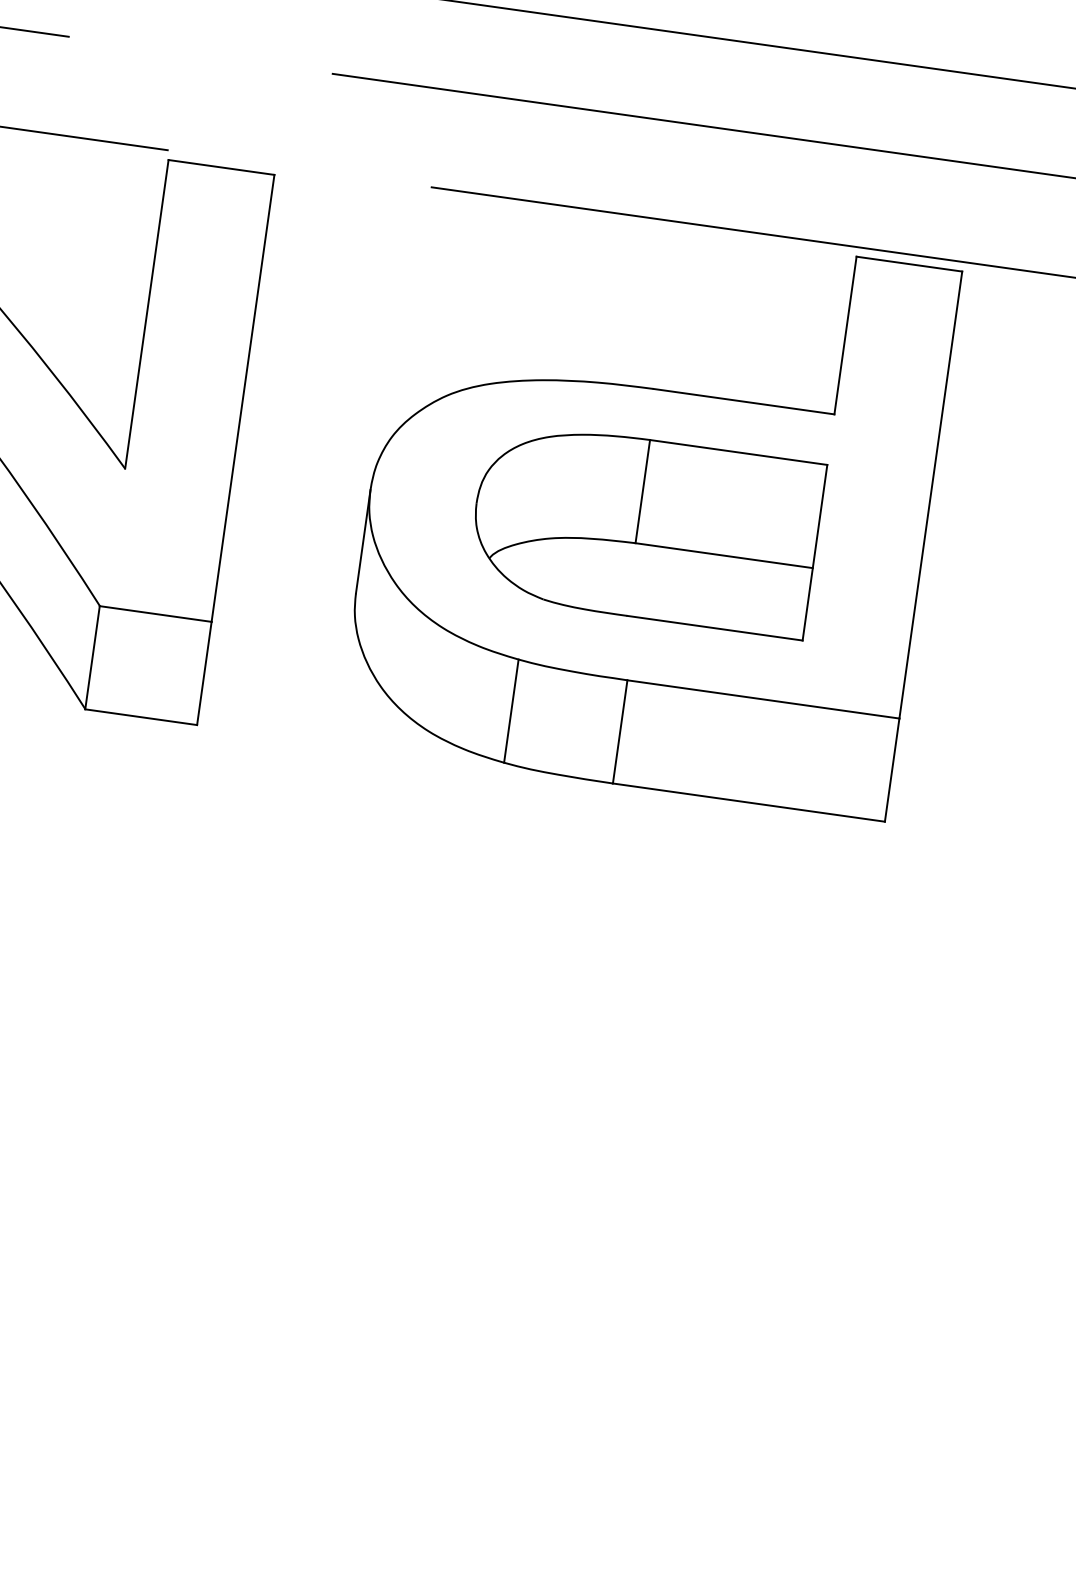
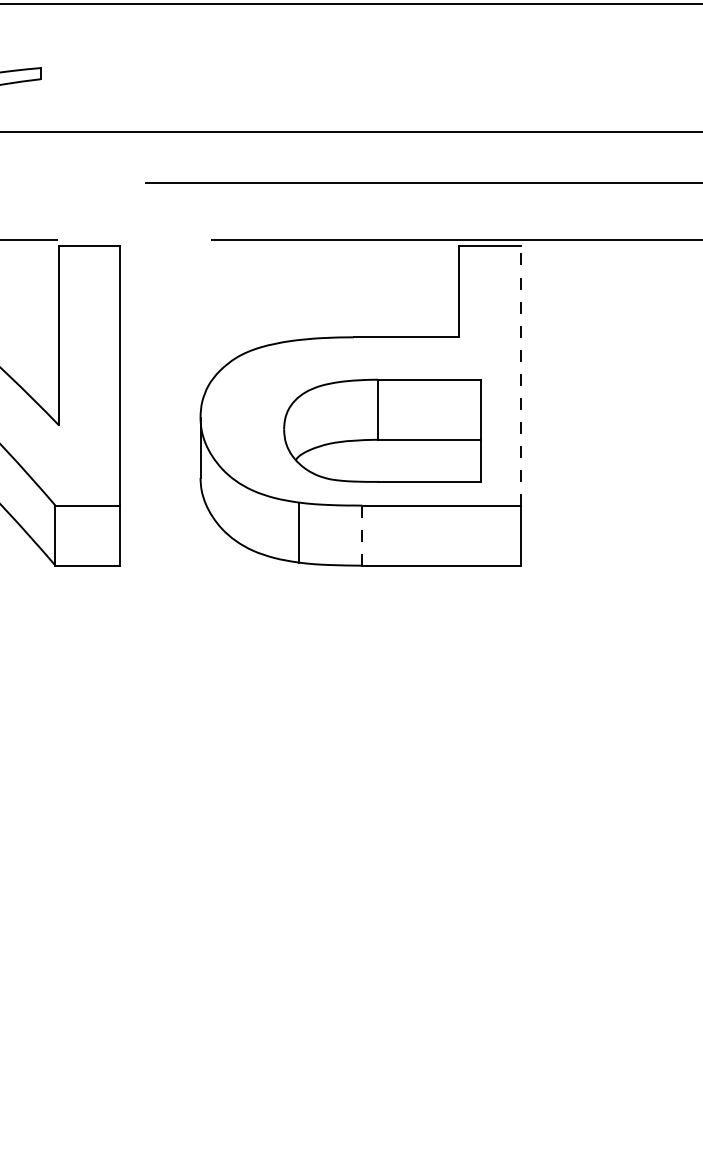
line: (930, 494) -> (520, 375), solid -> dashed
part: (645, 528) -> (382, 430), moved
line: (620, 733) -> (362, 536), solid -> dashed

